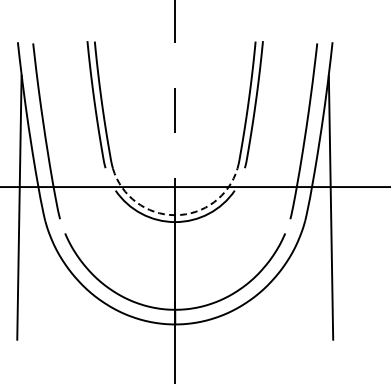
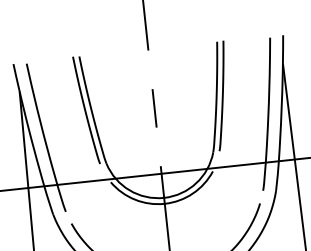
arc: (175, 215) -> (164, 198), dashed -> solid

